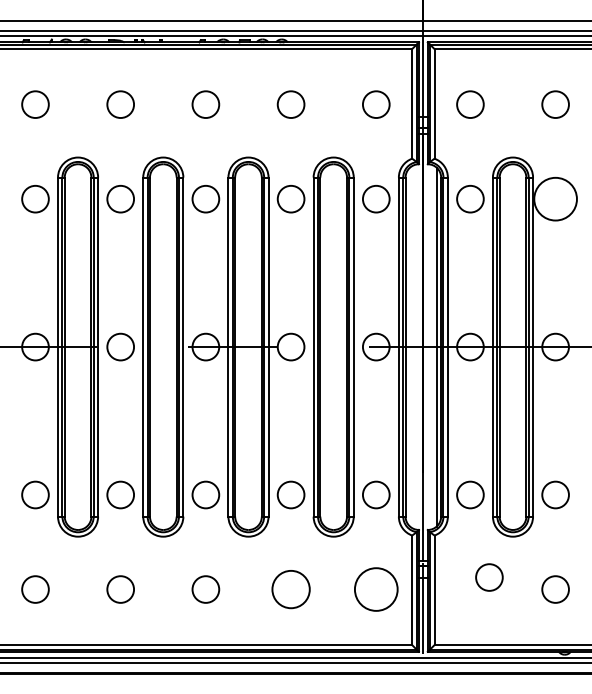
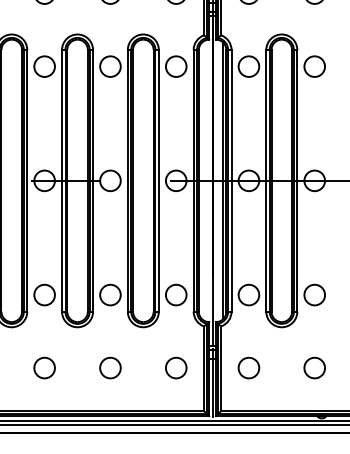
circle: (555, 198) -> (314, 66), size x0.62
circle: (489, 577) -> (248, 368), moved
circle: (290, 589) -> (109, 368), size x0.71
circle: (375, 589) -> (175, 368), size x0.62

